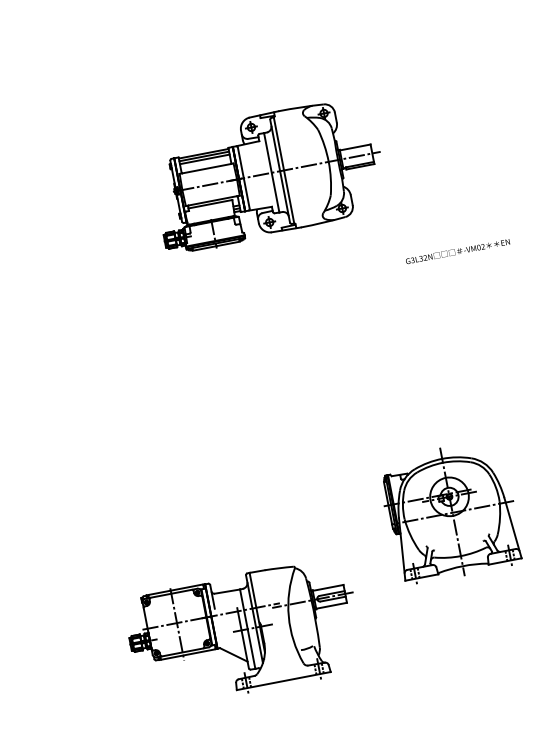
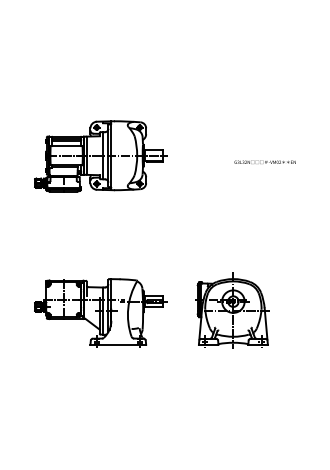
part: (267, 175) -> (100, 156), moved
part: (243, 632) -> (100, 312), moved

